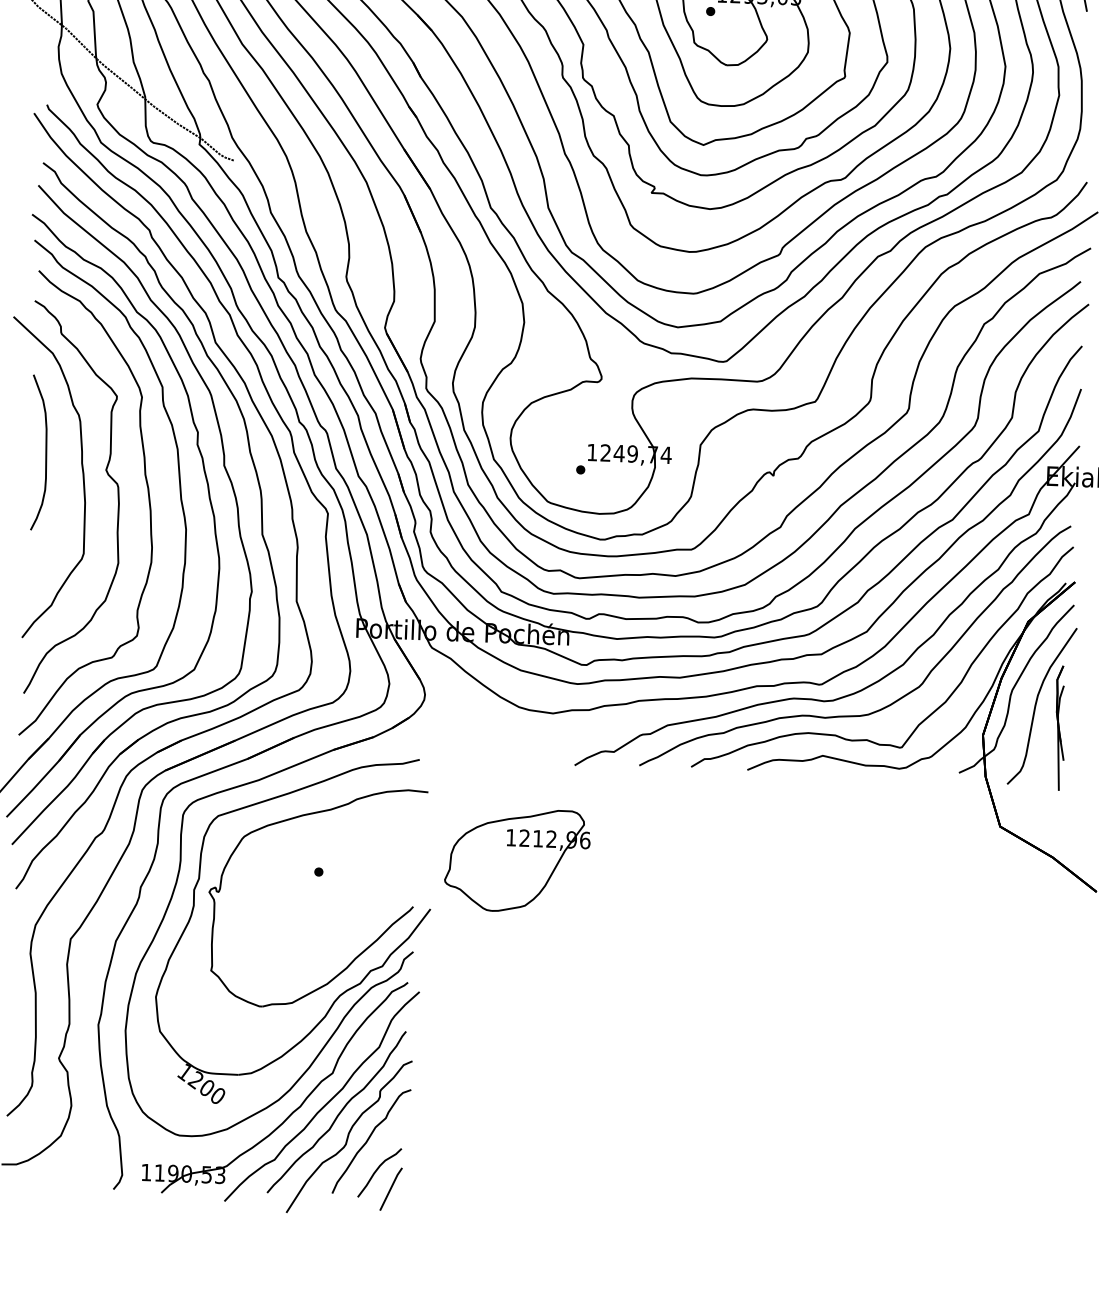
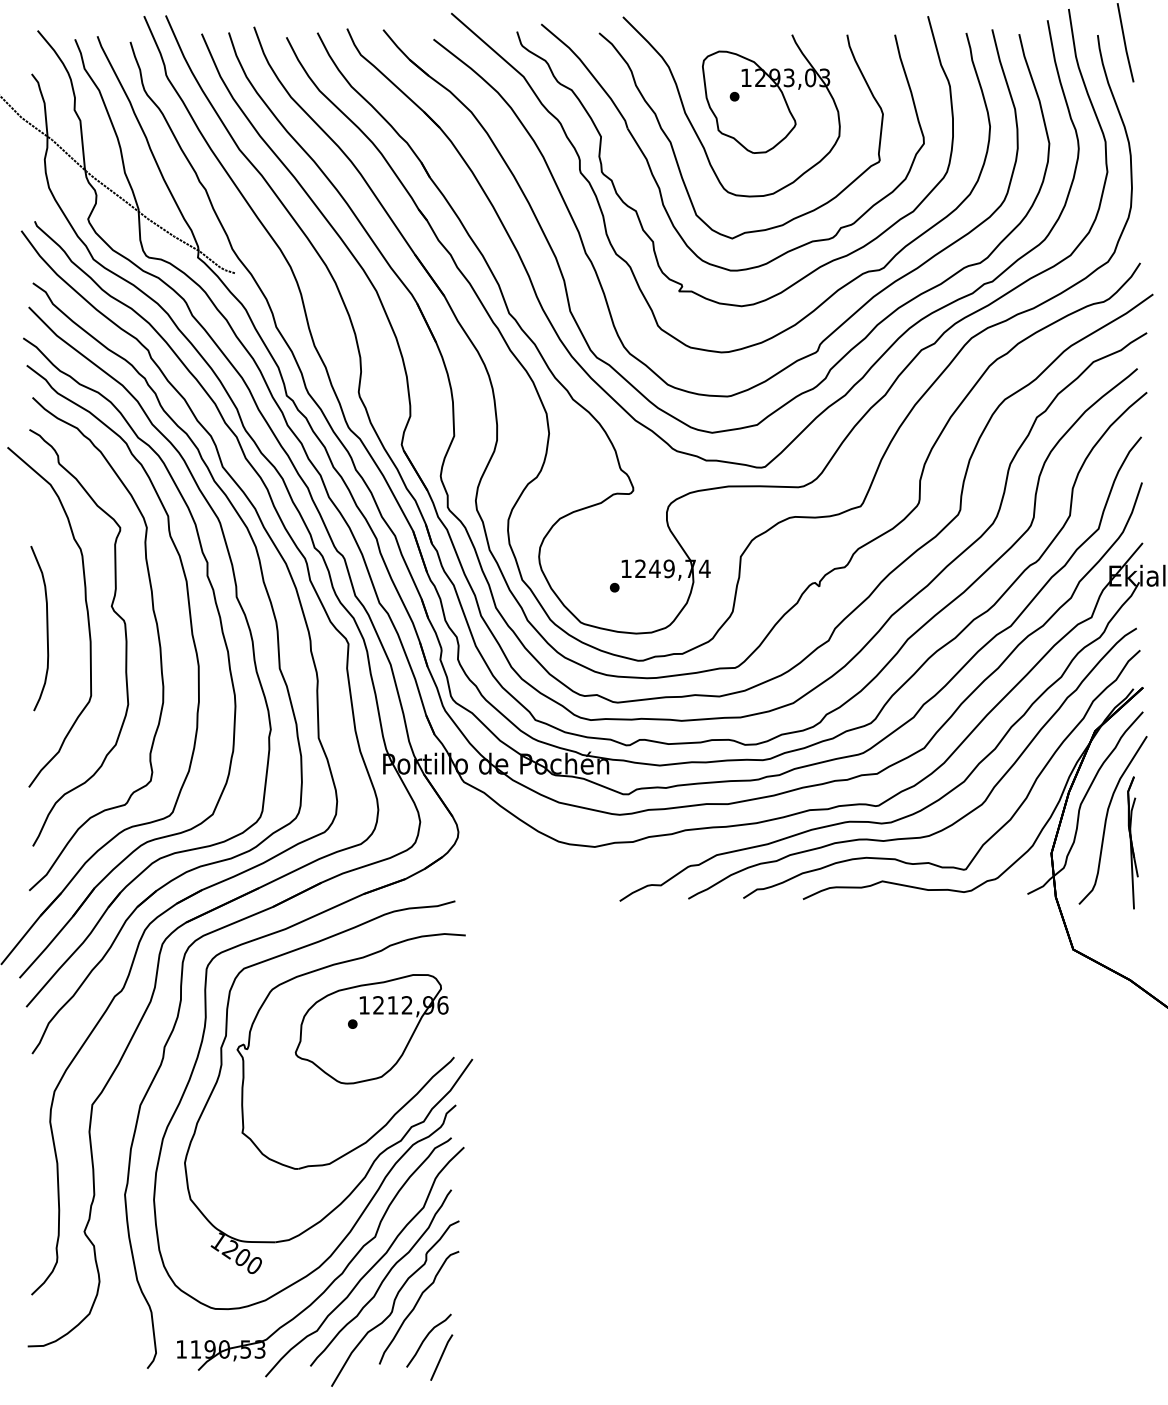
part: (45, 452) -> (46, 628), moved
part: (517, 860) -> (371, 1029), moved

